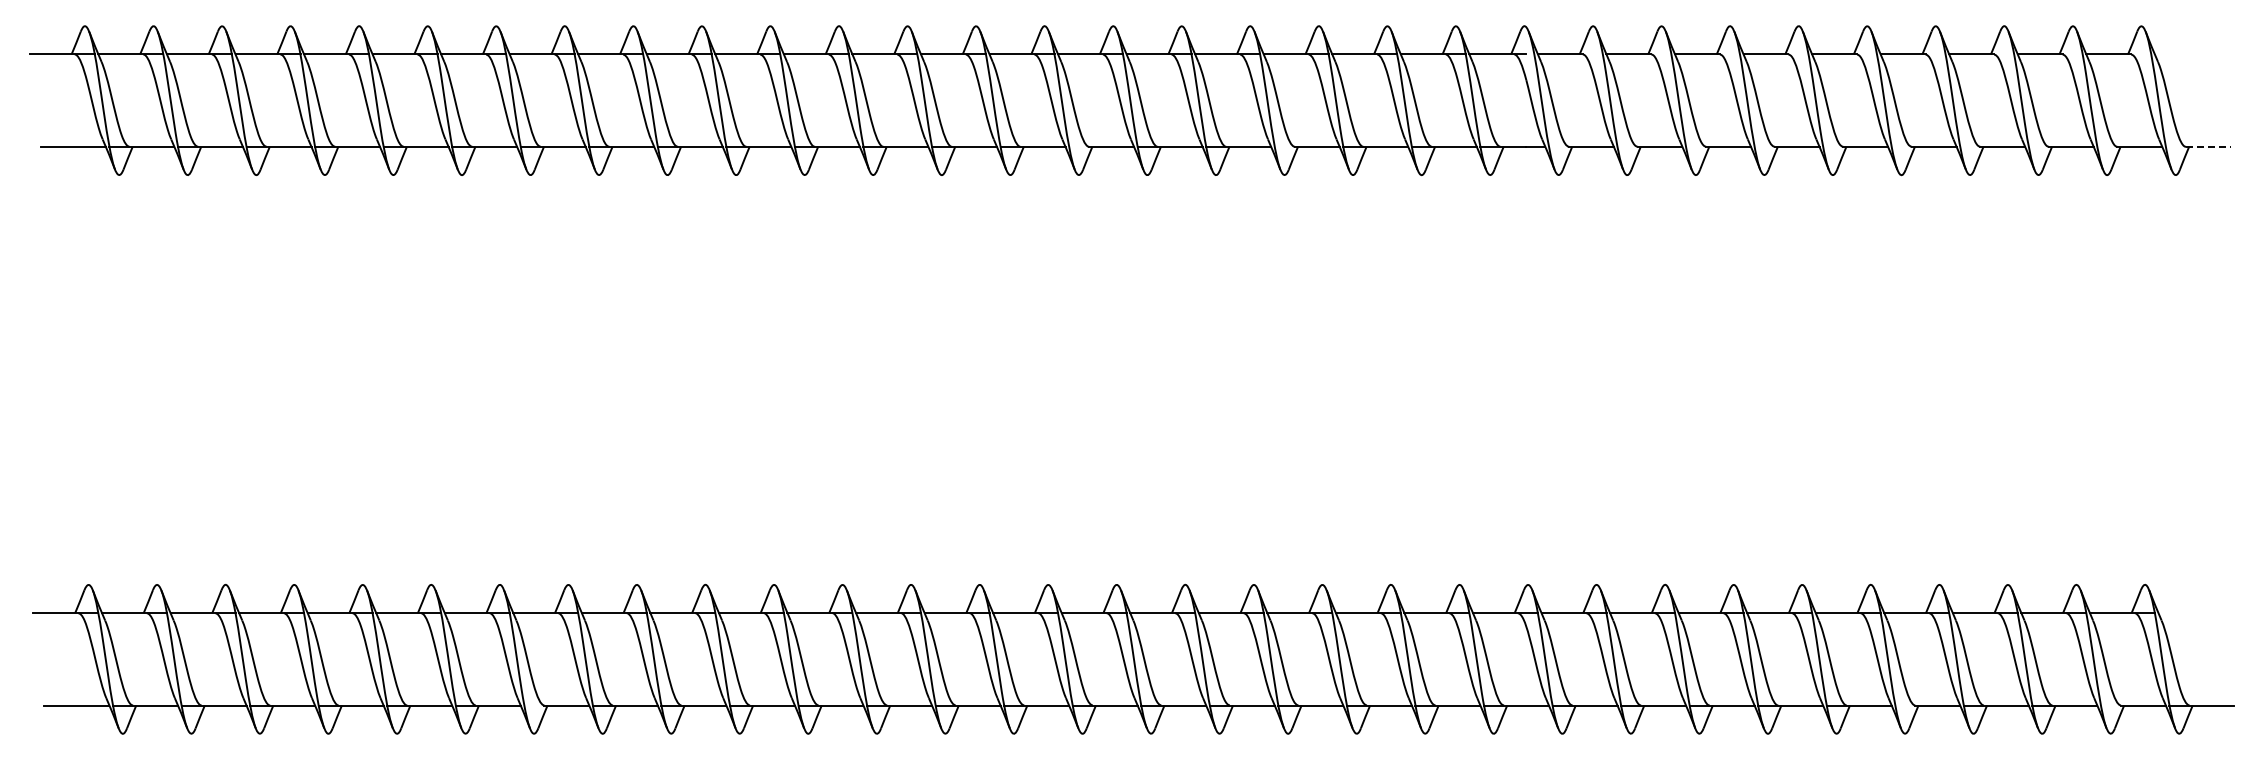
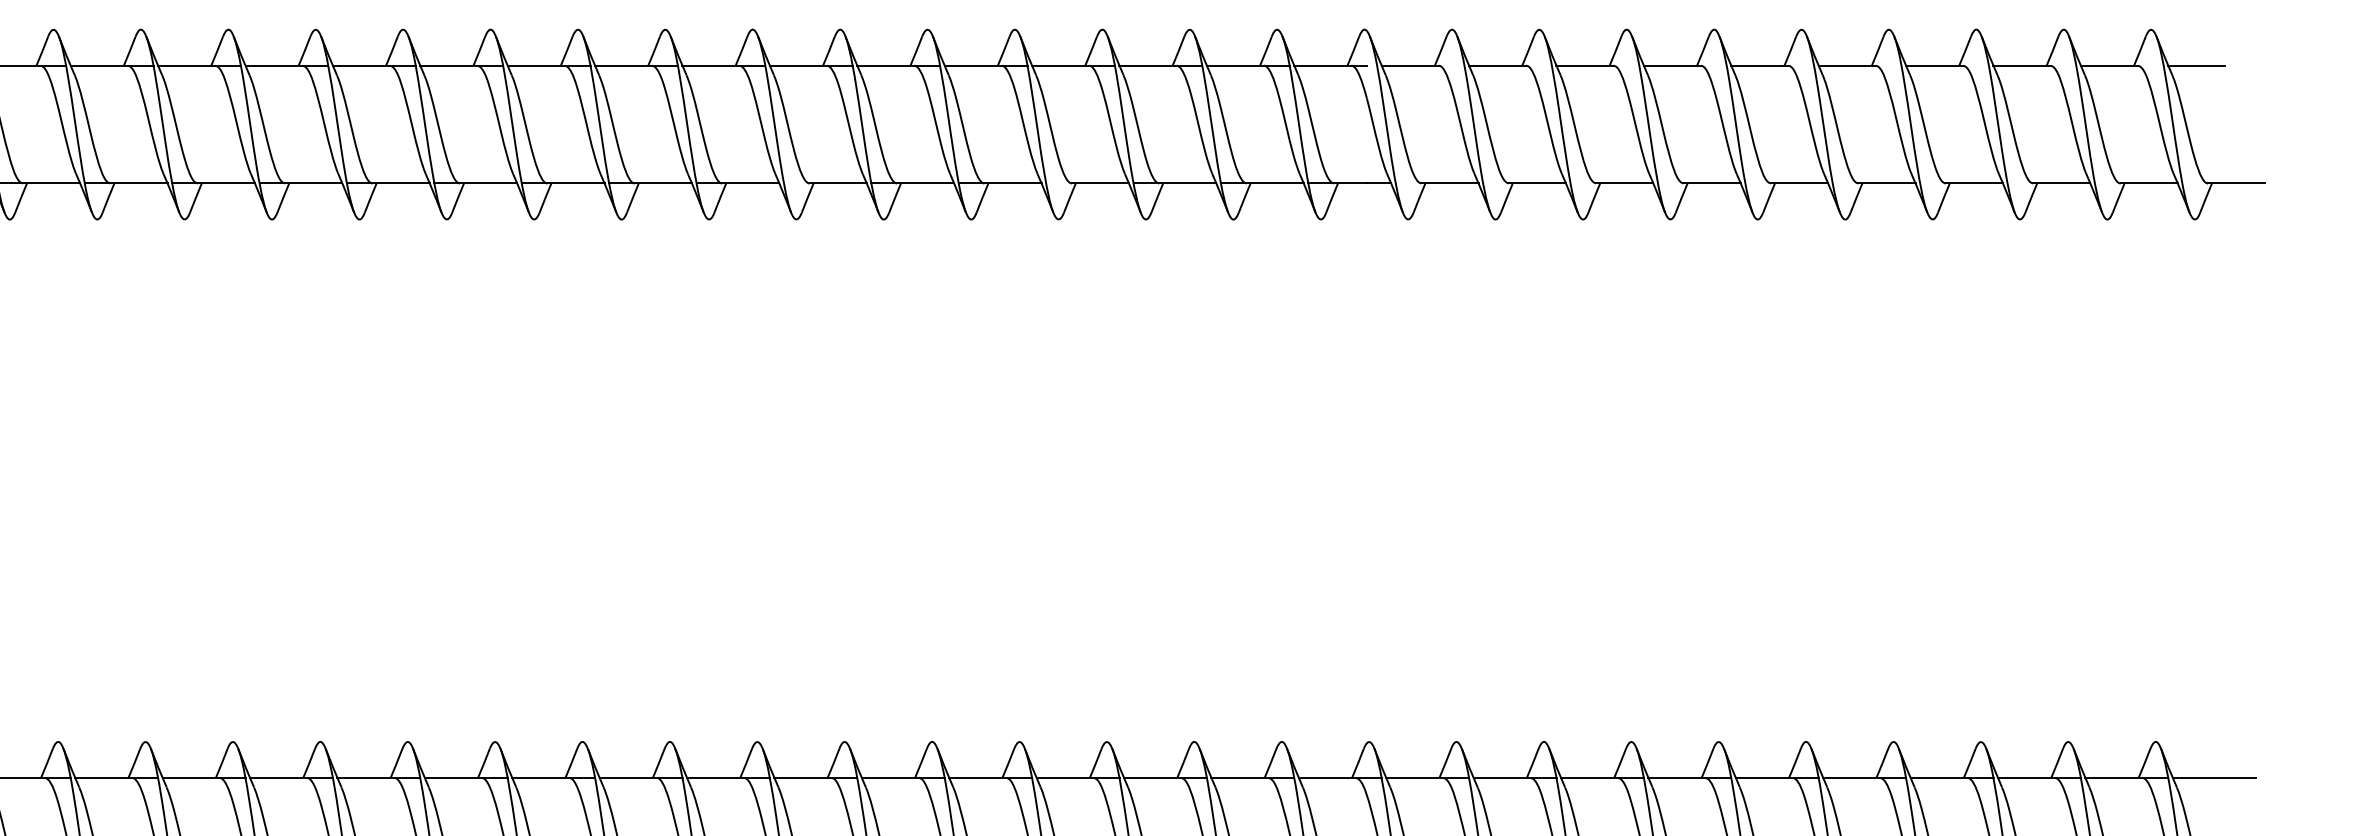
line: (2176, 54) -> (2195, 65), added
line: (2208, 146) -> (2236, 183), dashed -> solid
line: (2190, 613) -> (2213, 778), added

